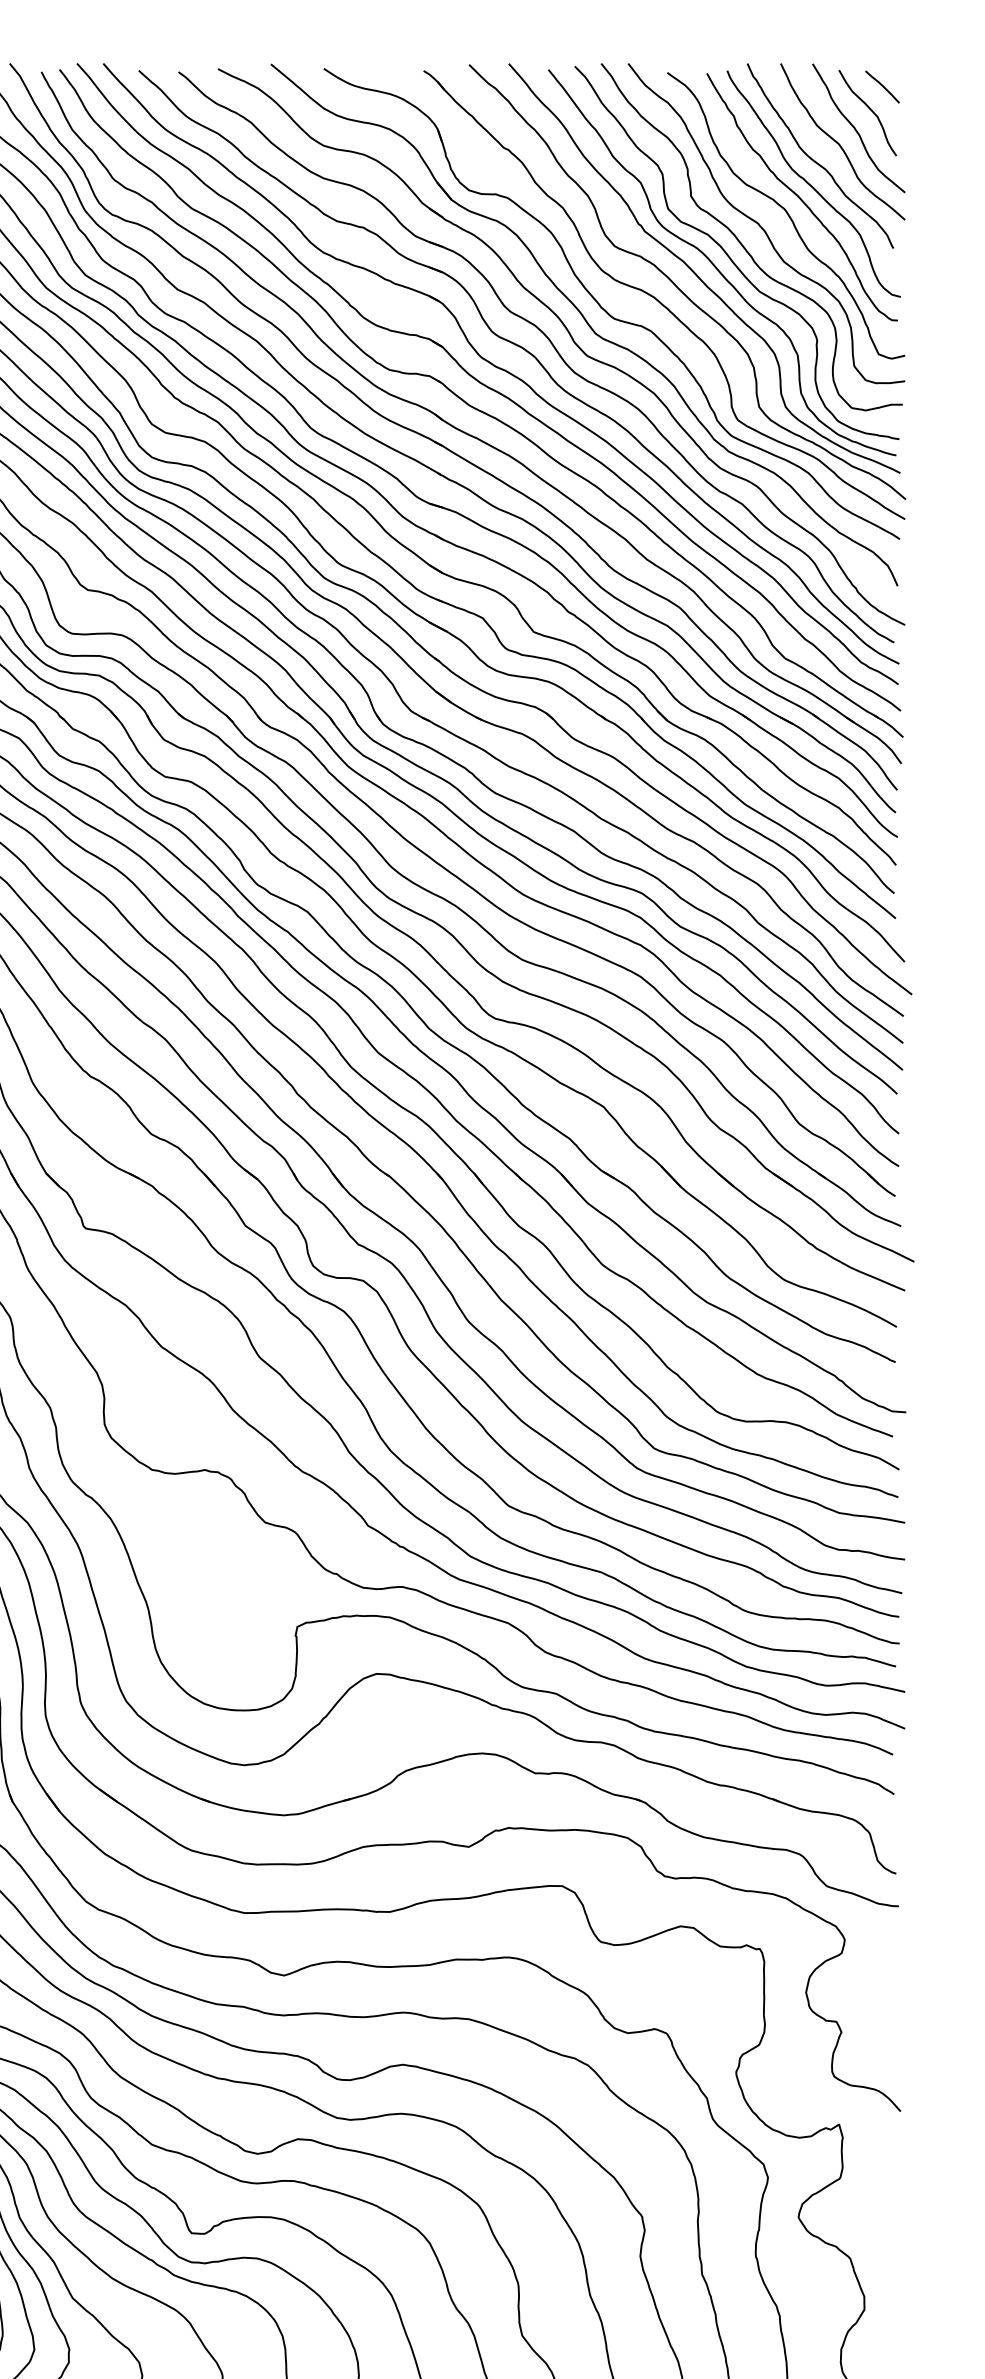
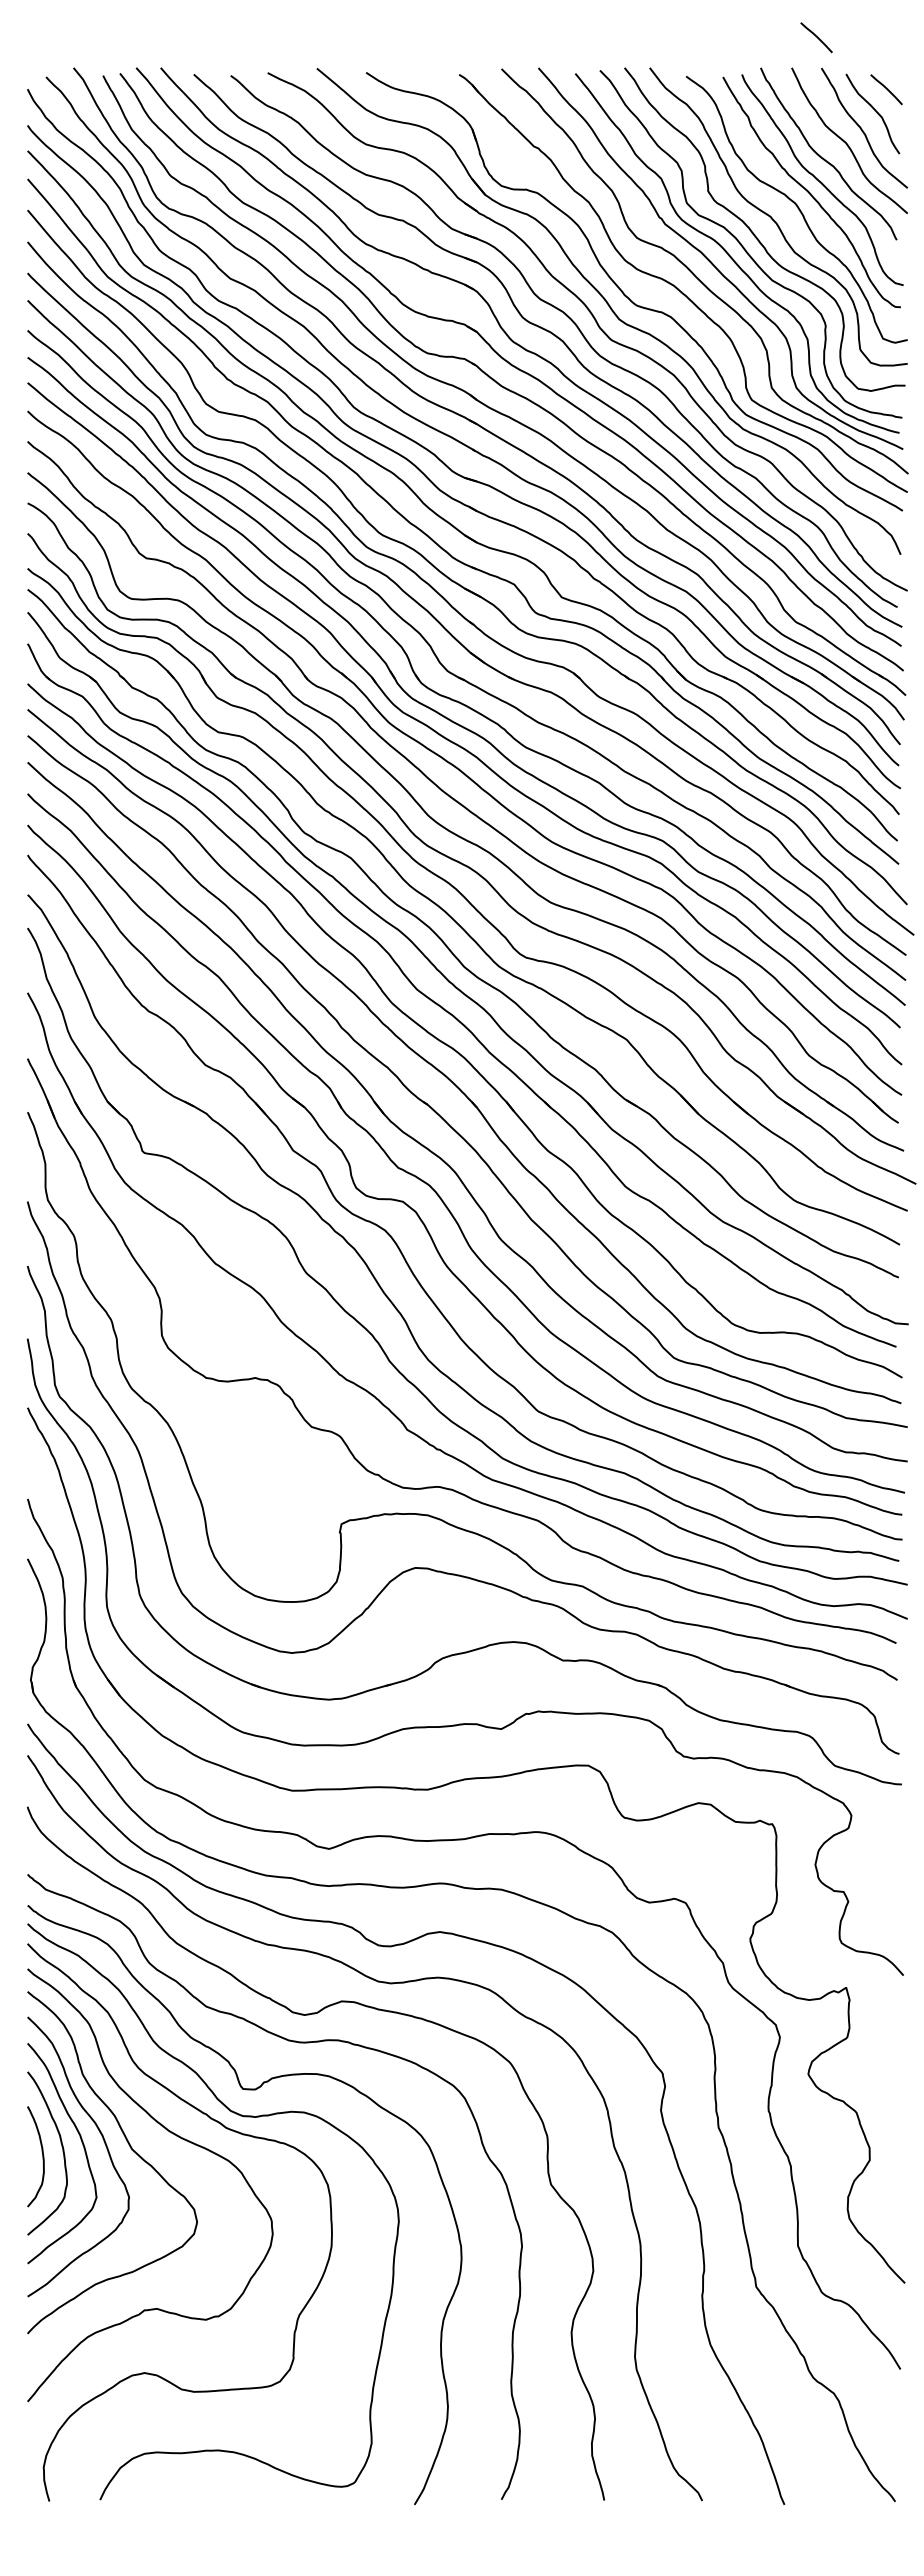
curve: (807, 30) -> (816, 37), added

